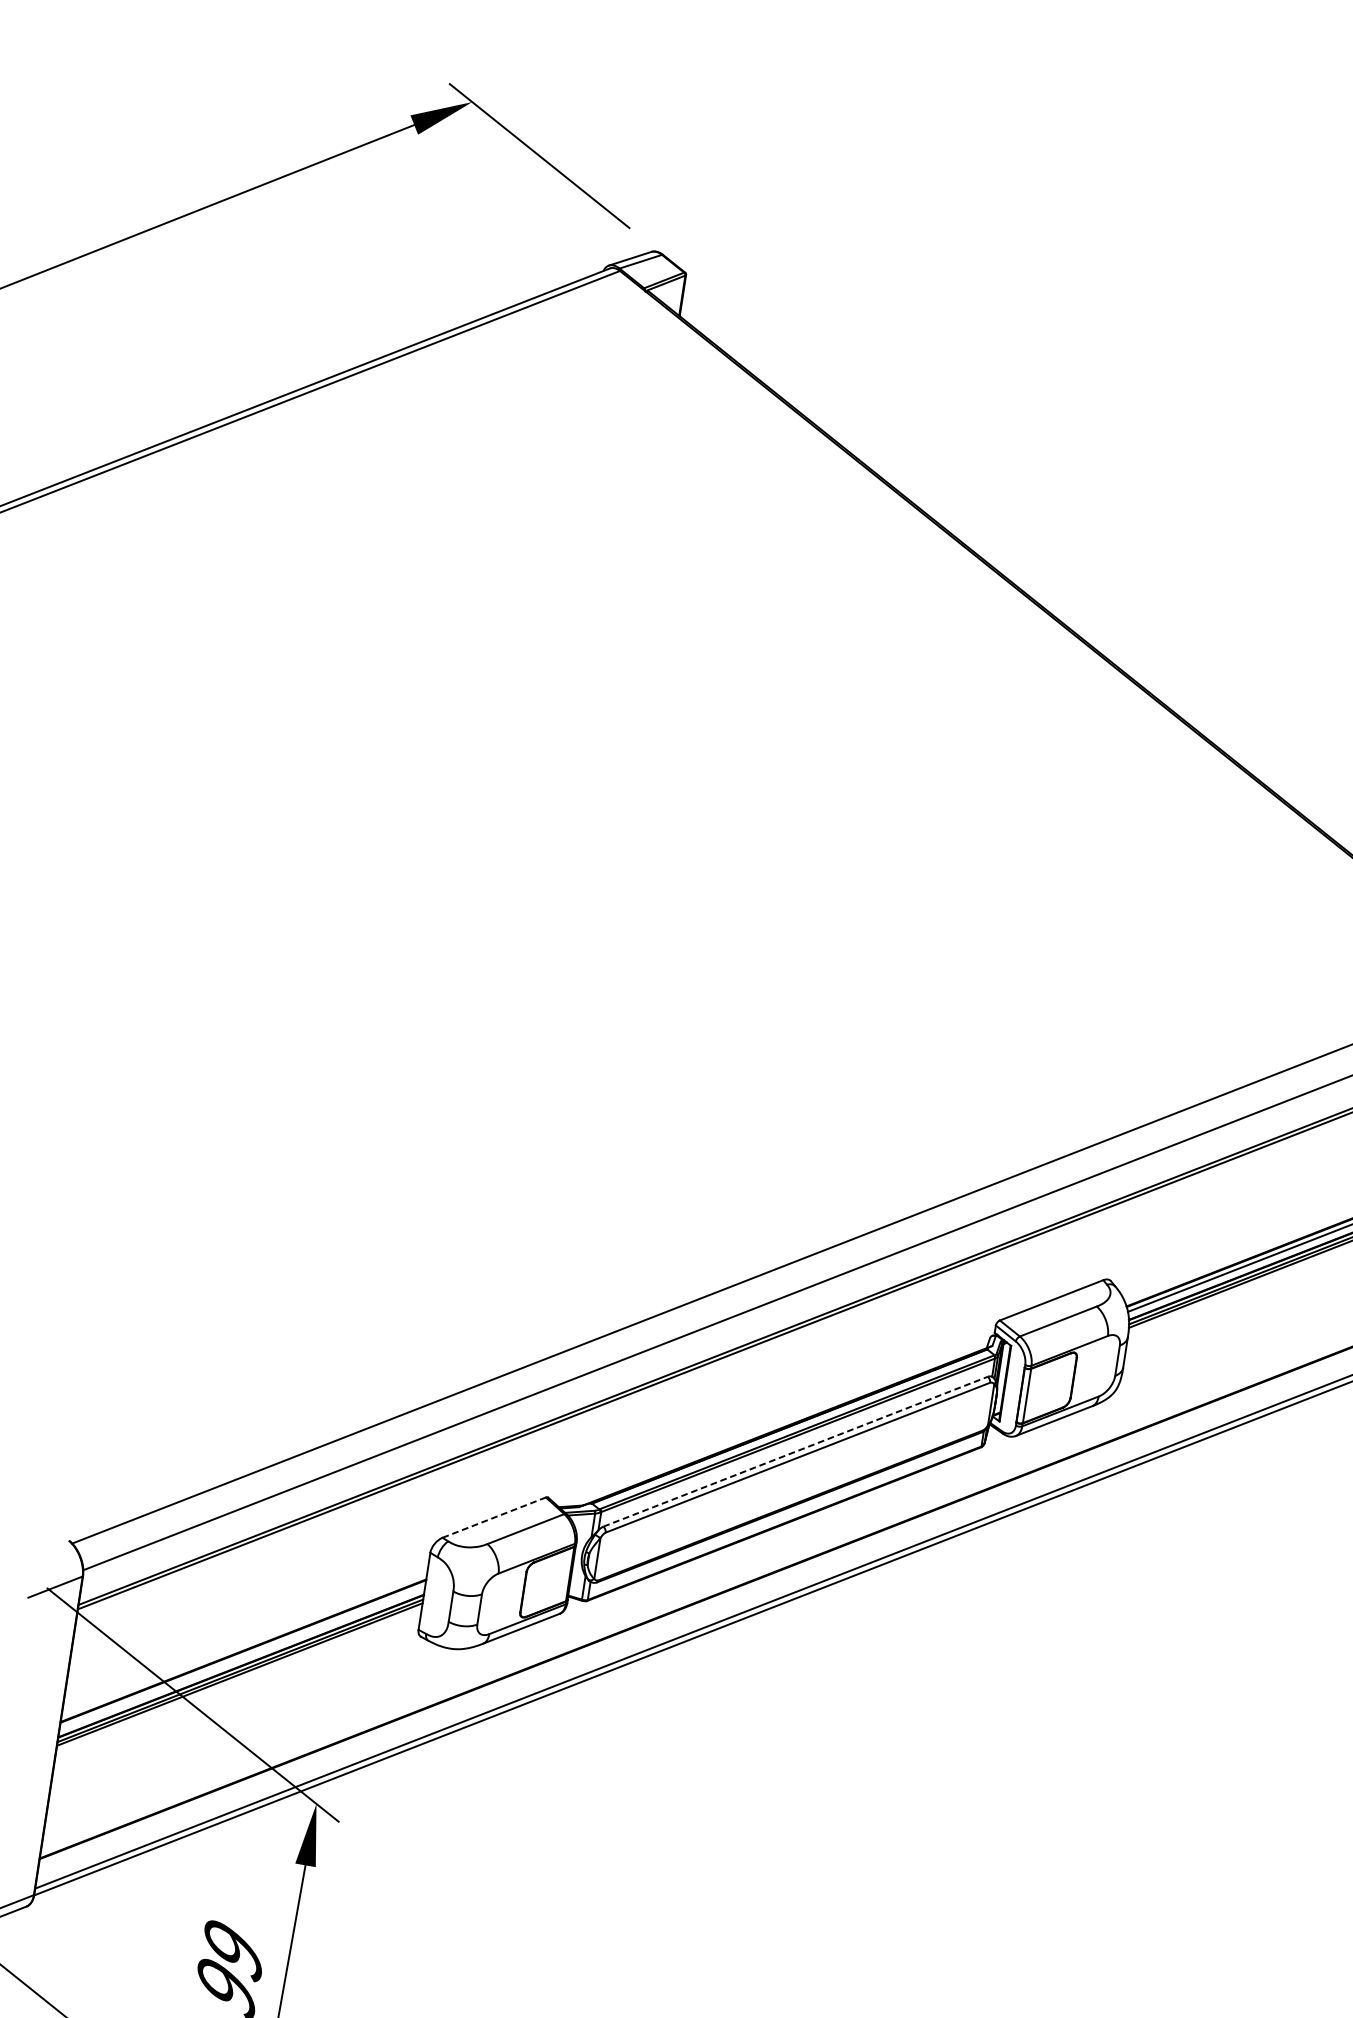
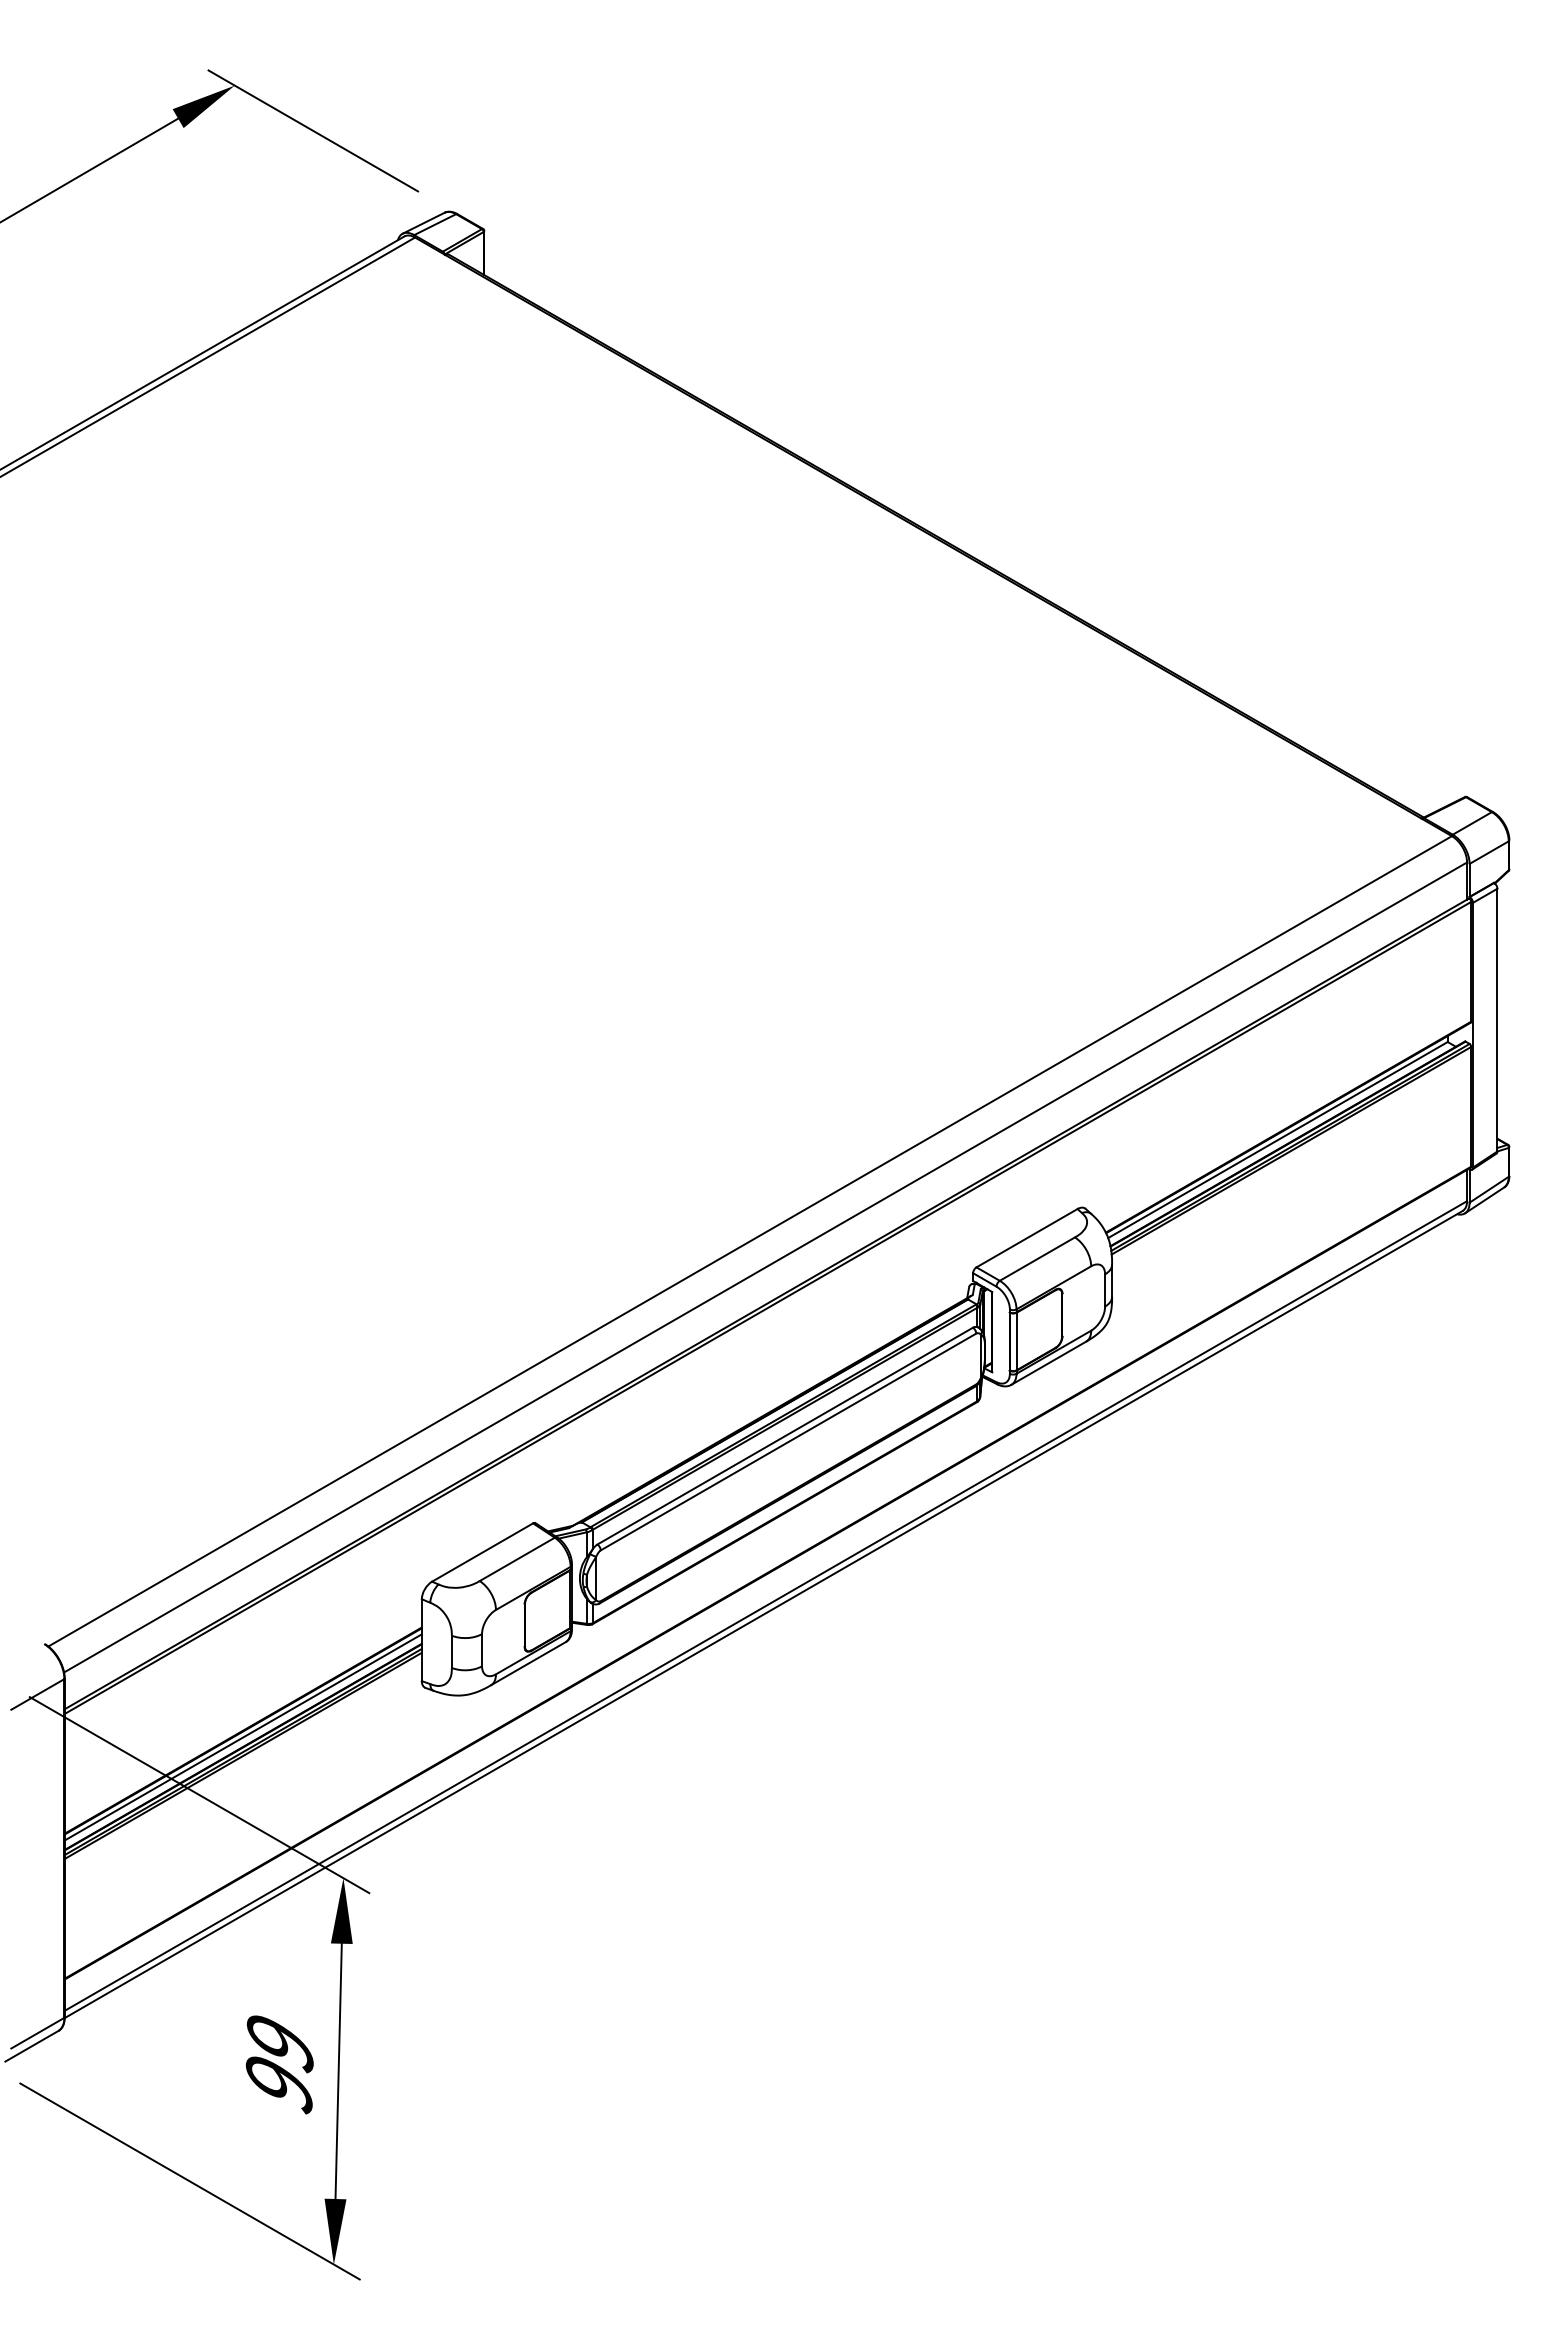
line: (795, 1452) -> (785, 1436), dashed -> solid
line: (495, 1517) -> (483, 1552), dashed -> solid
line: (241, 1657) -> (242, 1737), added

